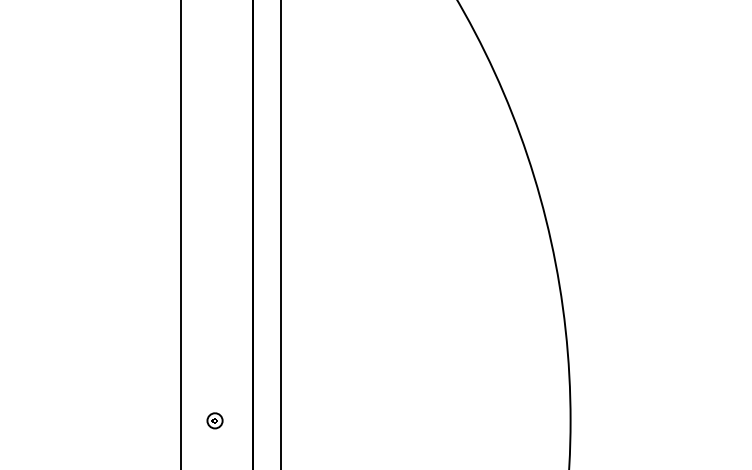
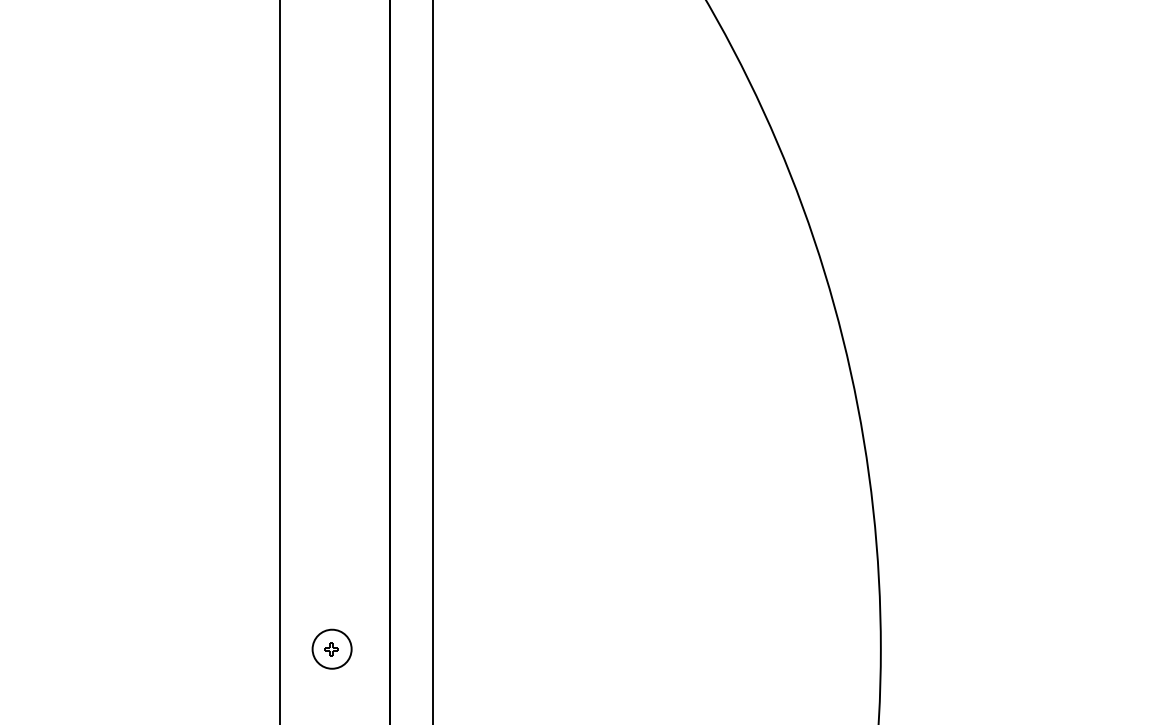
part: (214, 420) -> (331, 648), size x1.67

